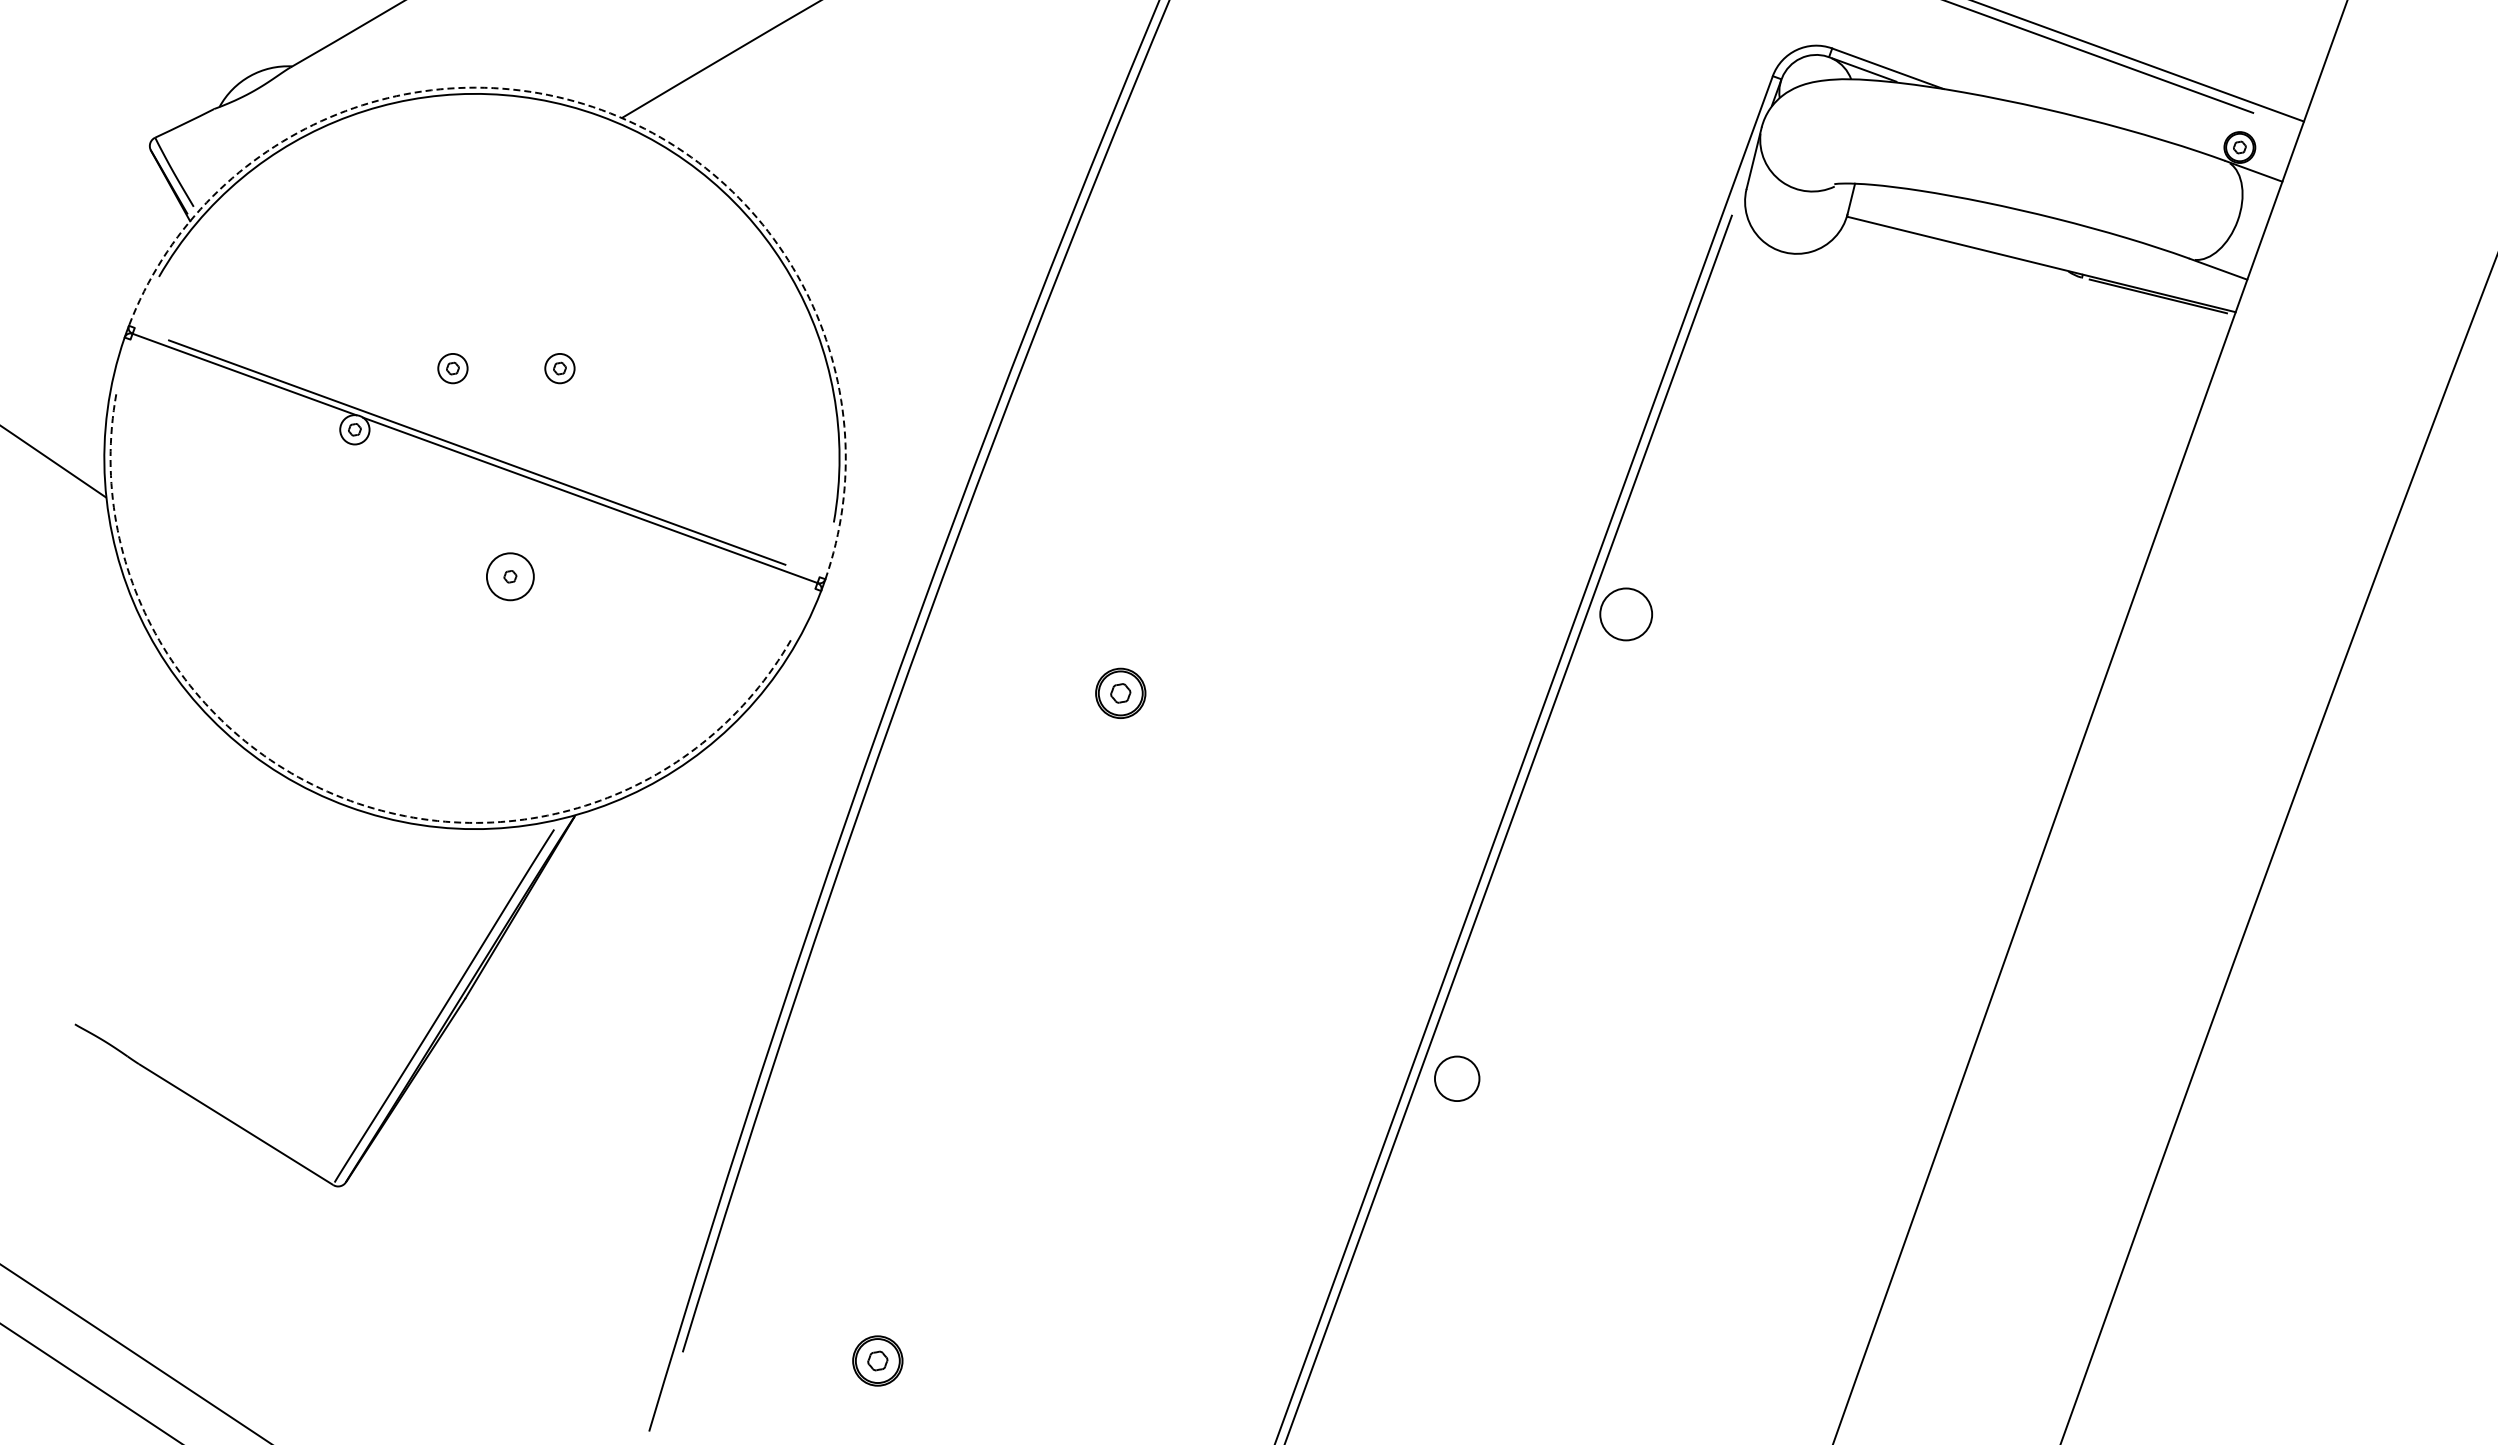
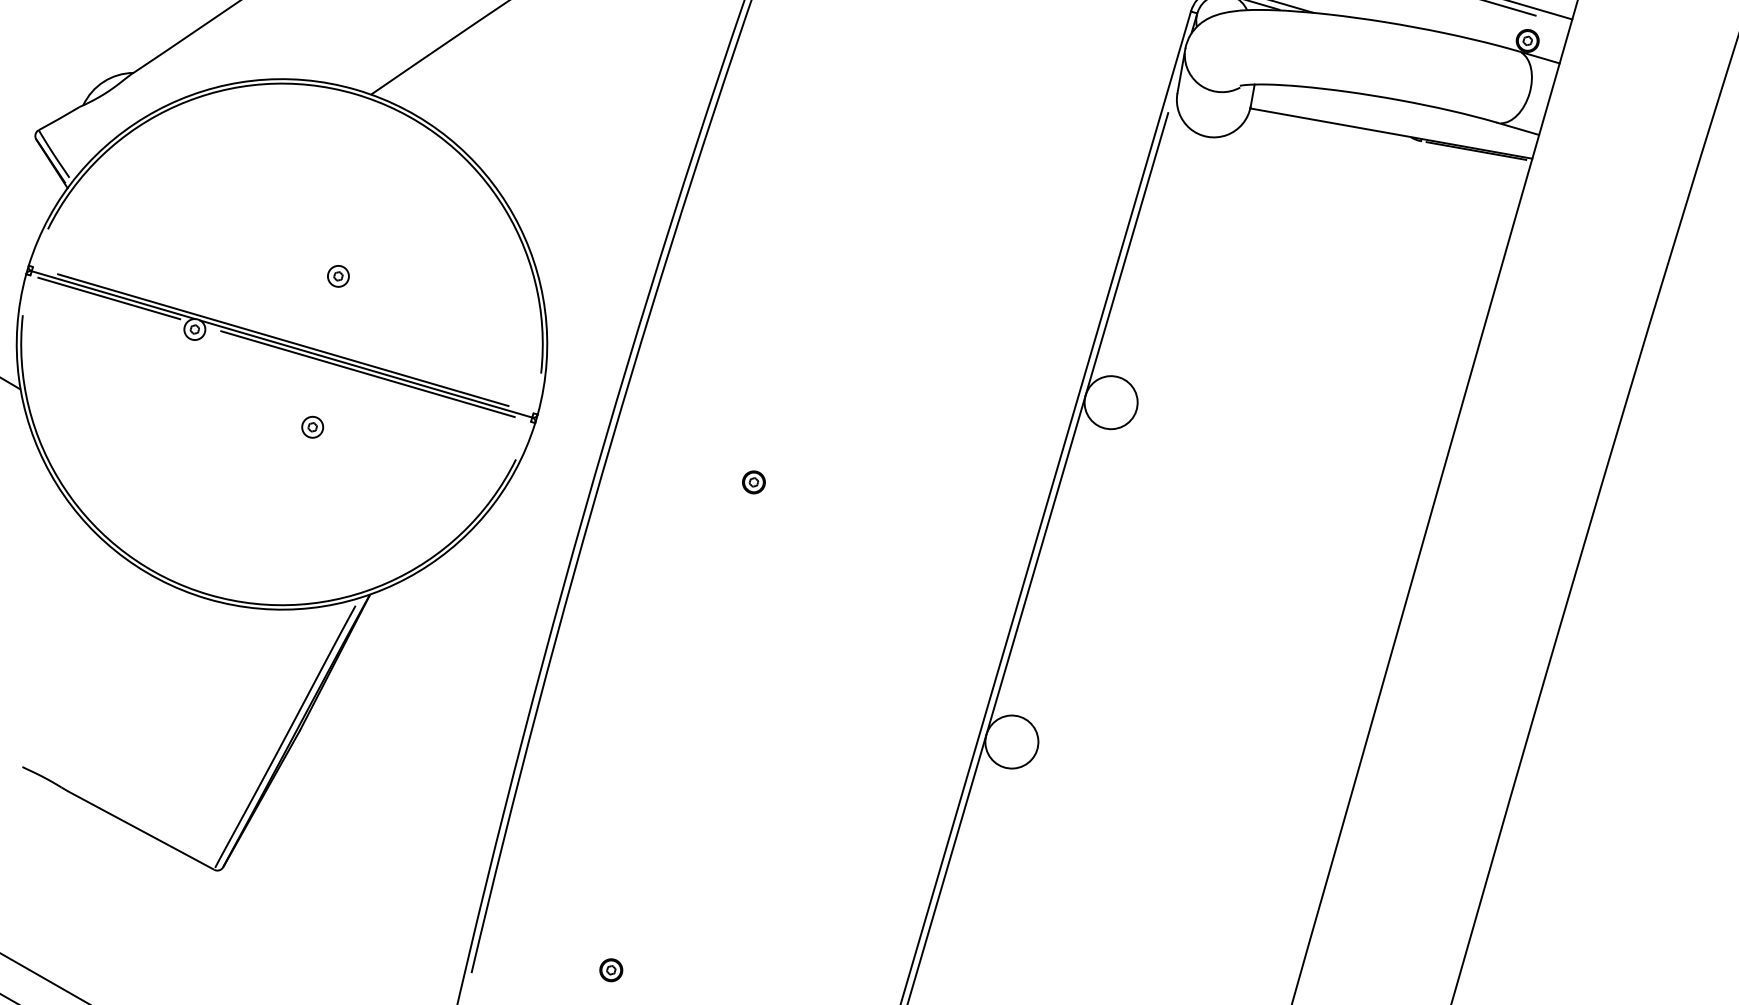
arc: (601, 110) -> (356, 90), dashed -> solid
part: (452, 368) -> (261, 281), removed
line: (238, 378) -> (109, 298), added
line: (592, 507) -> (368, 374), added
circle: (510, 576) -> (312, 427), size x0.62
circle: (1626, 614) -> (1111, 402), size x1.43
part: (1120, 693) -> (753, 482), size x0.62
arc: (350, 800) -> (208, 594), dashed -> solid
circle: (1457, 1078) -> (1012, 741), size x1.67
part: (877, 1360) -> (611, 969), size x0.62

